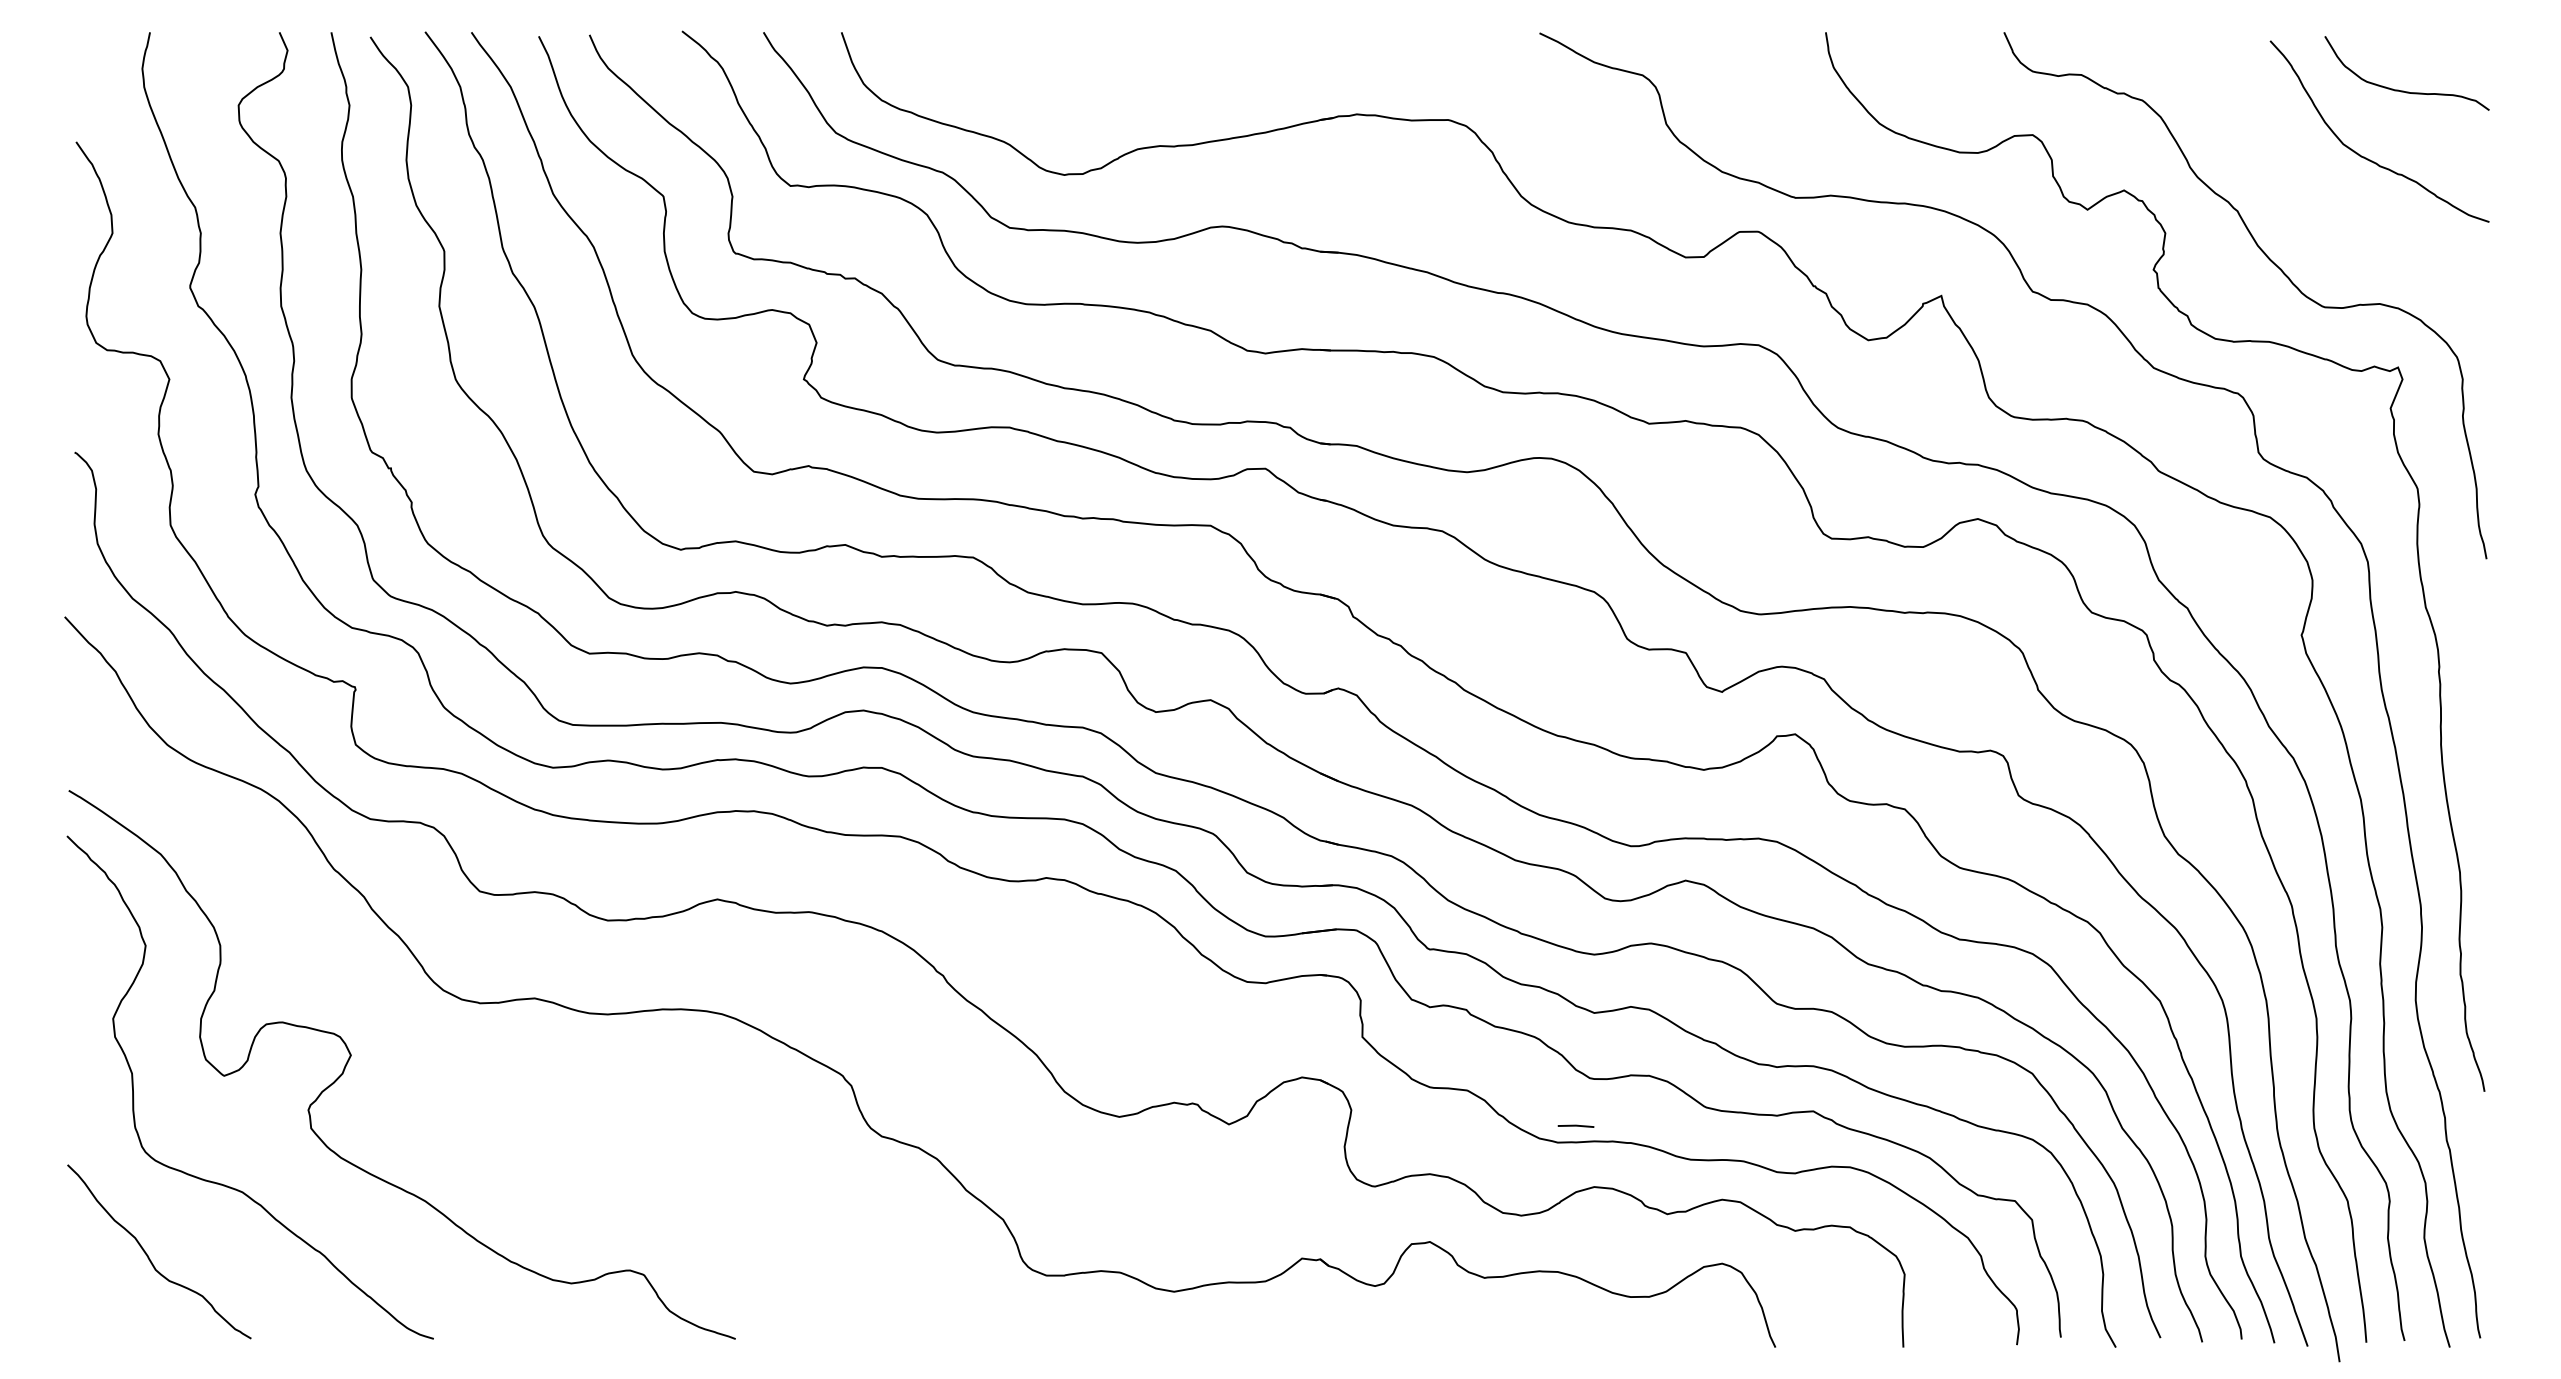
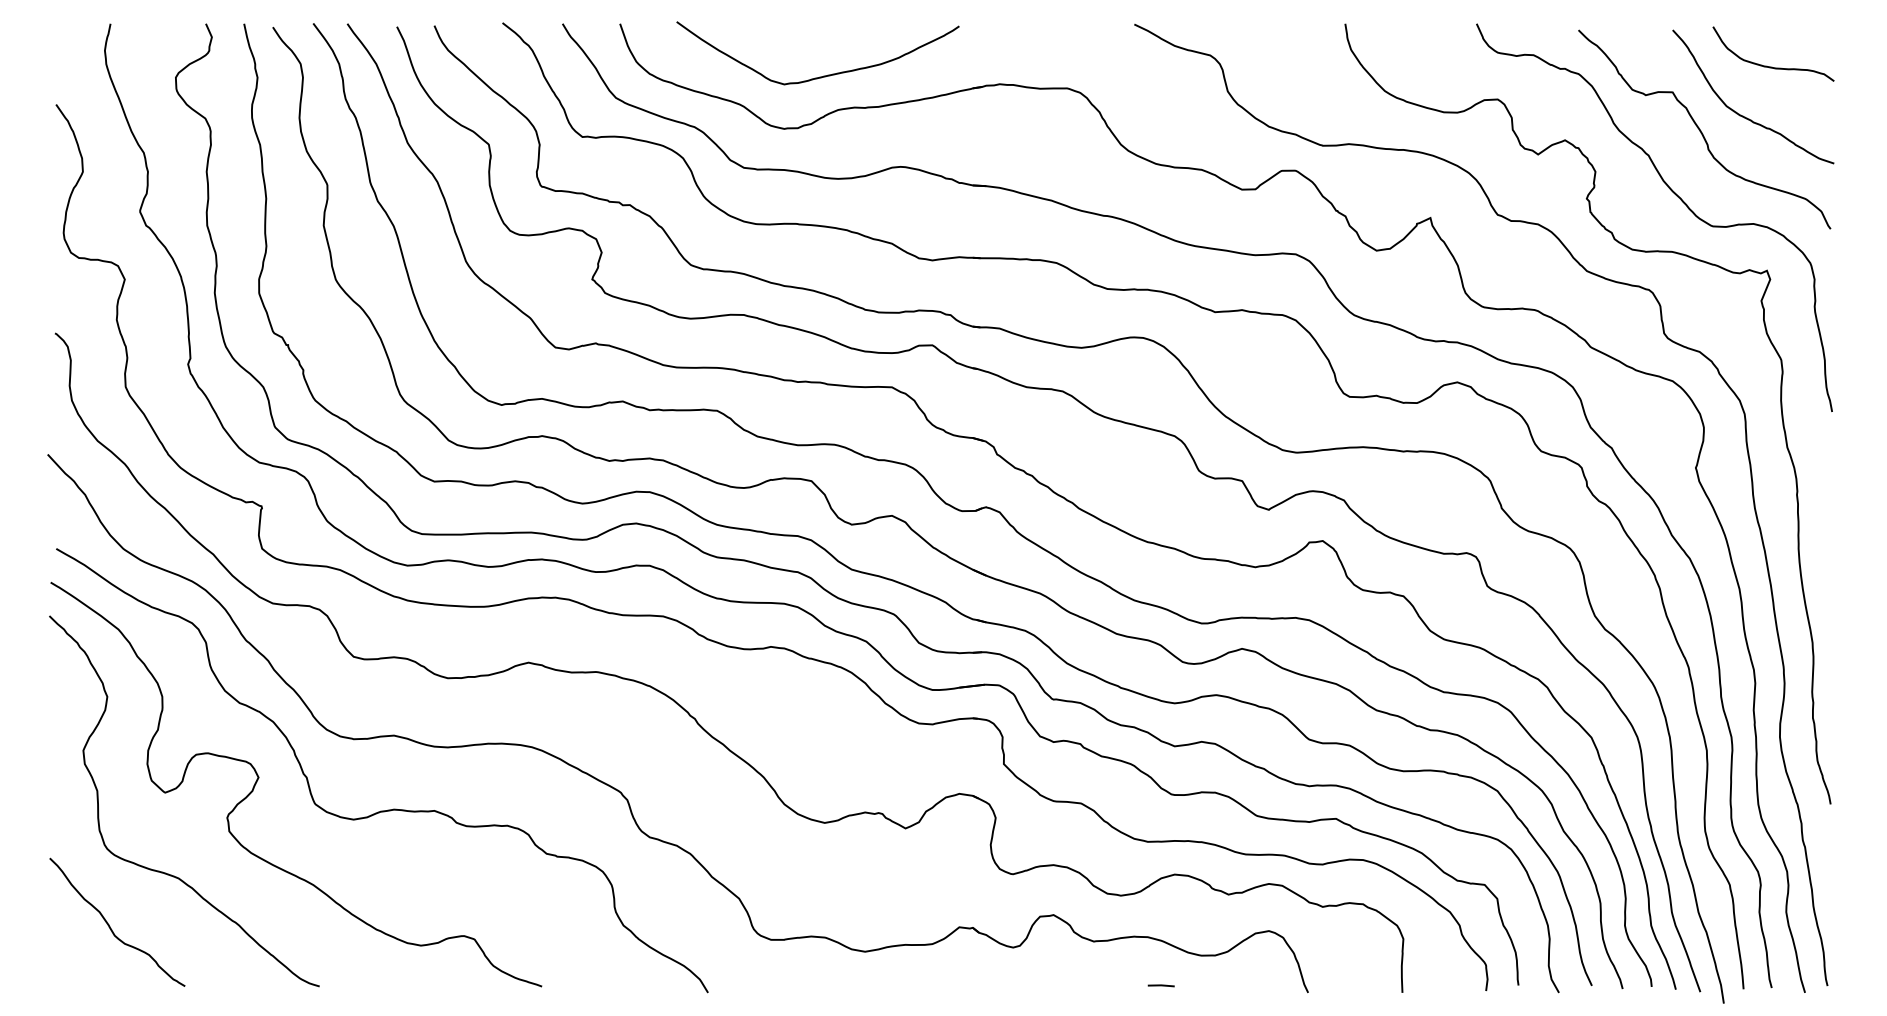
curve: (1117, 102) -> (823, 75), added
curve: (2309, 177) -> (1701, 130), added
curve: (525, 1098) -> (387, 809), added
line: (1575, 1125) -> (1160, 985), moved

